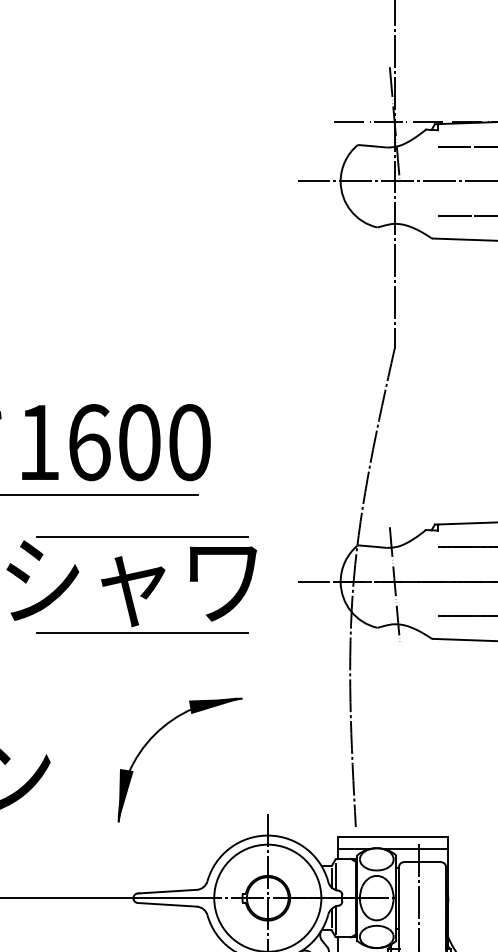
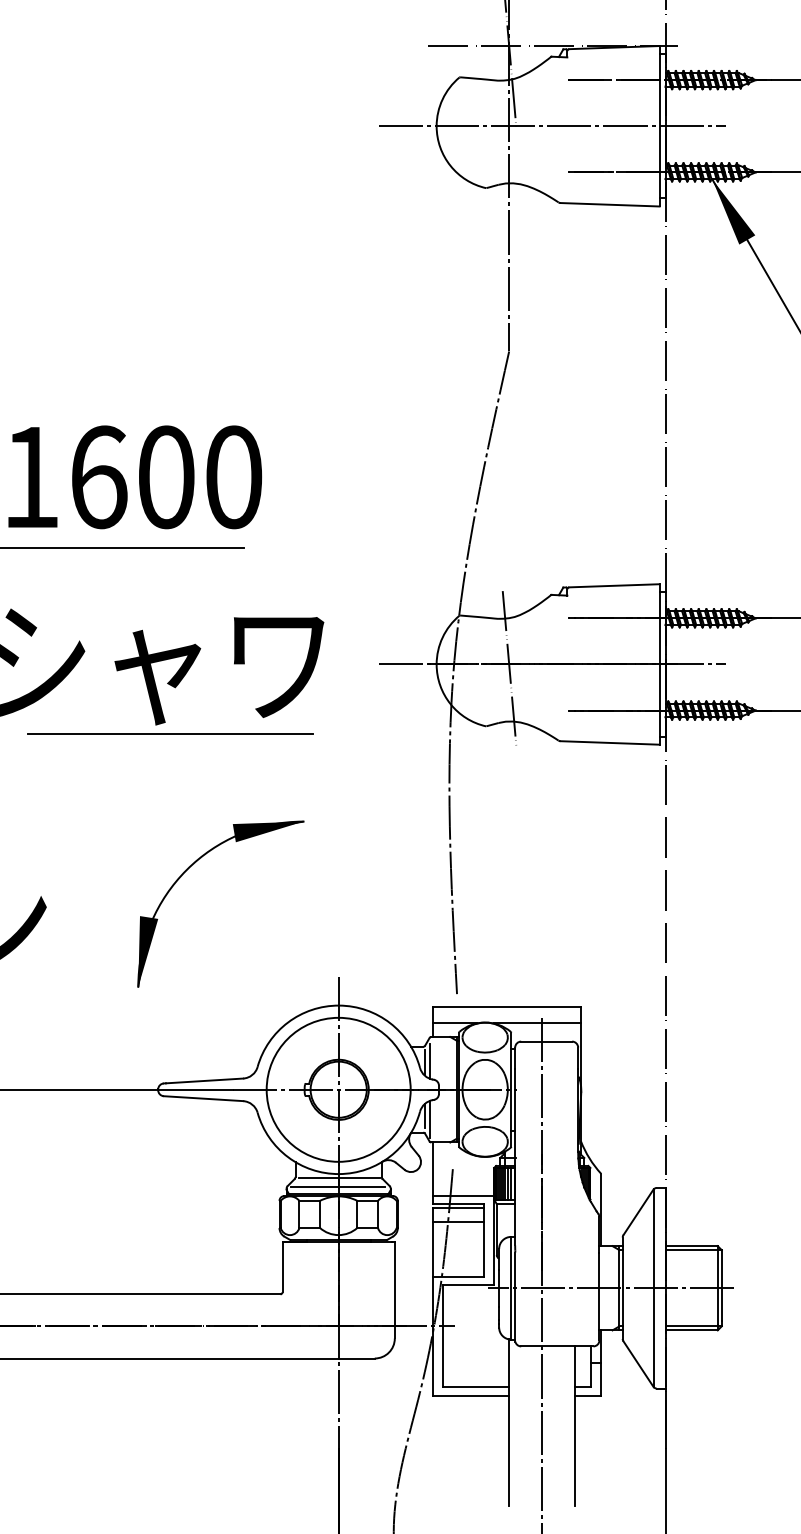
line: (142, 537) -> (170, 604), removed

